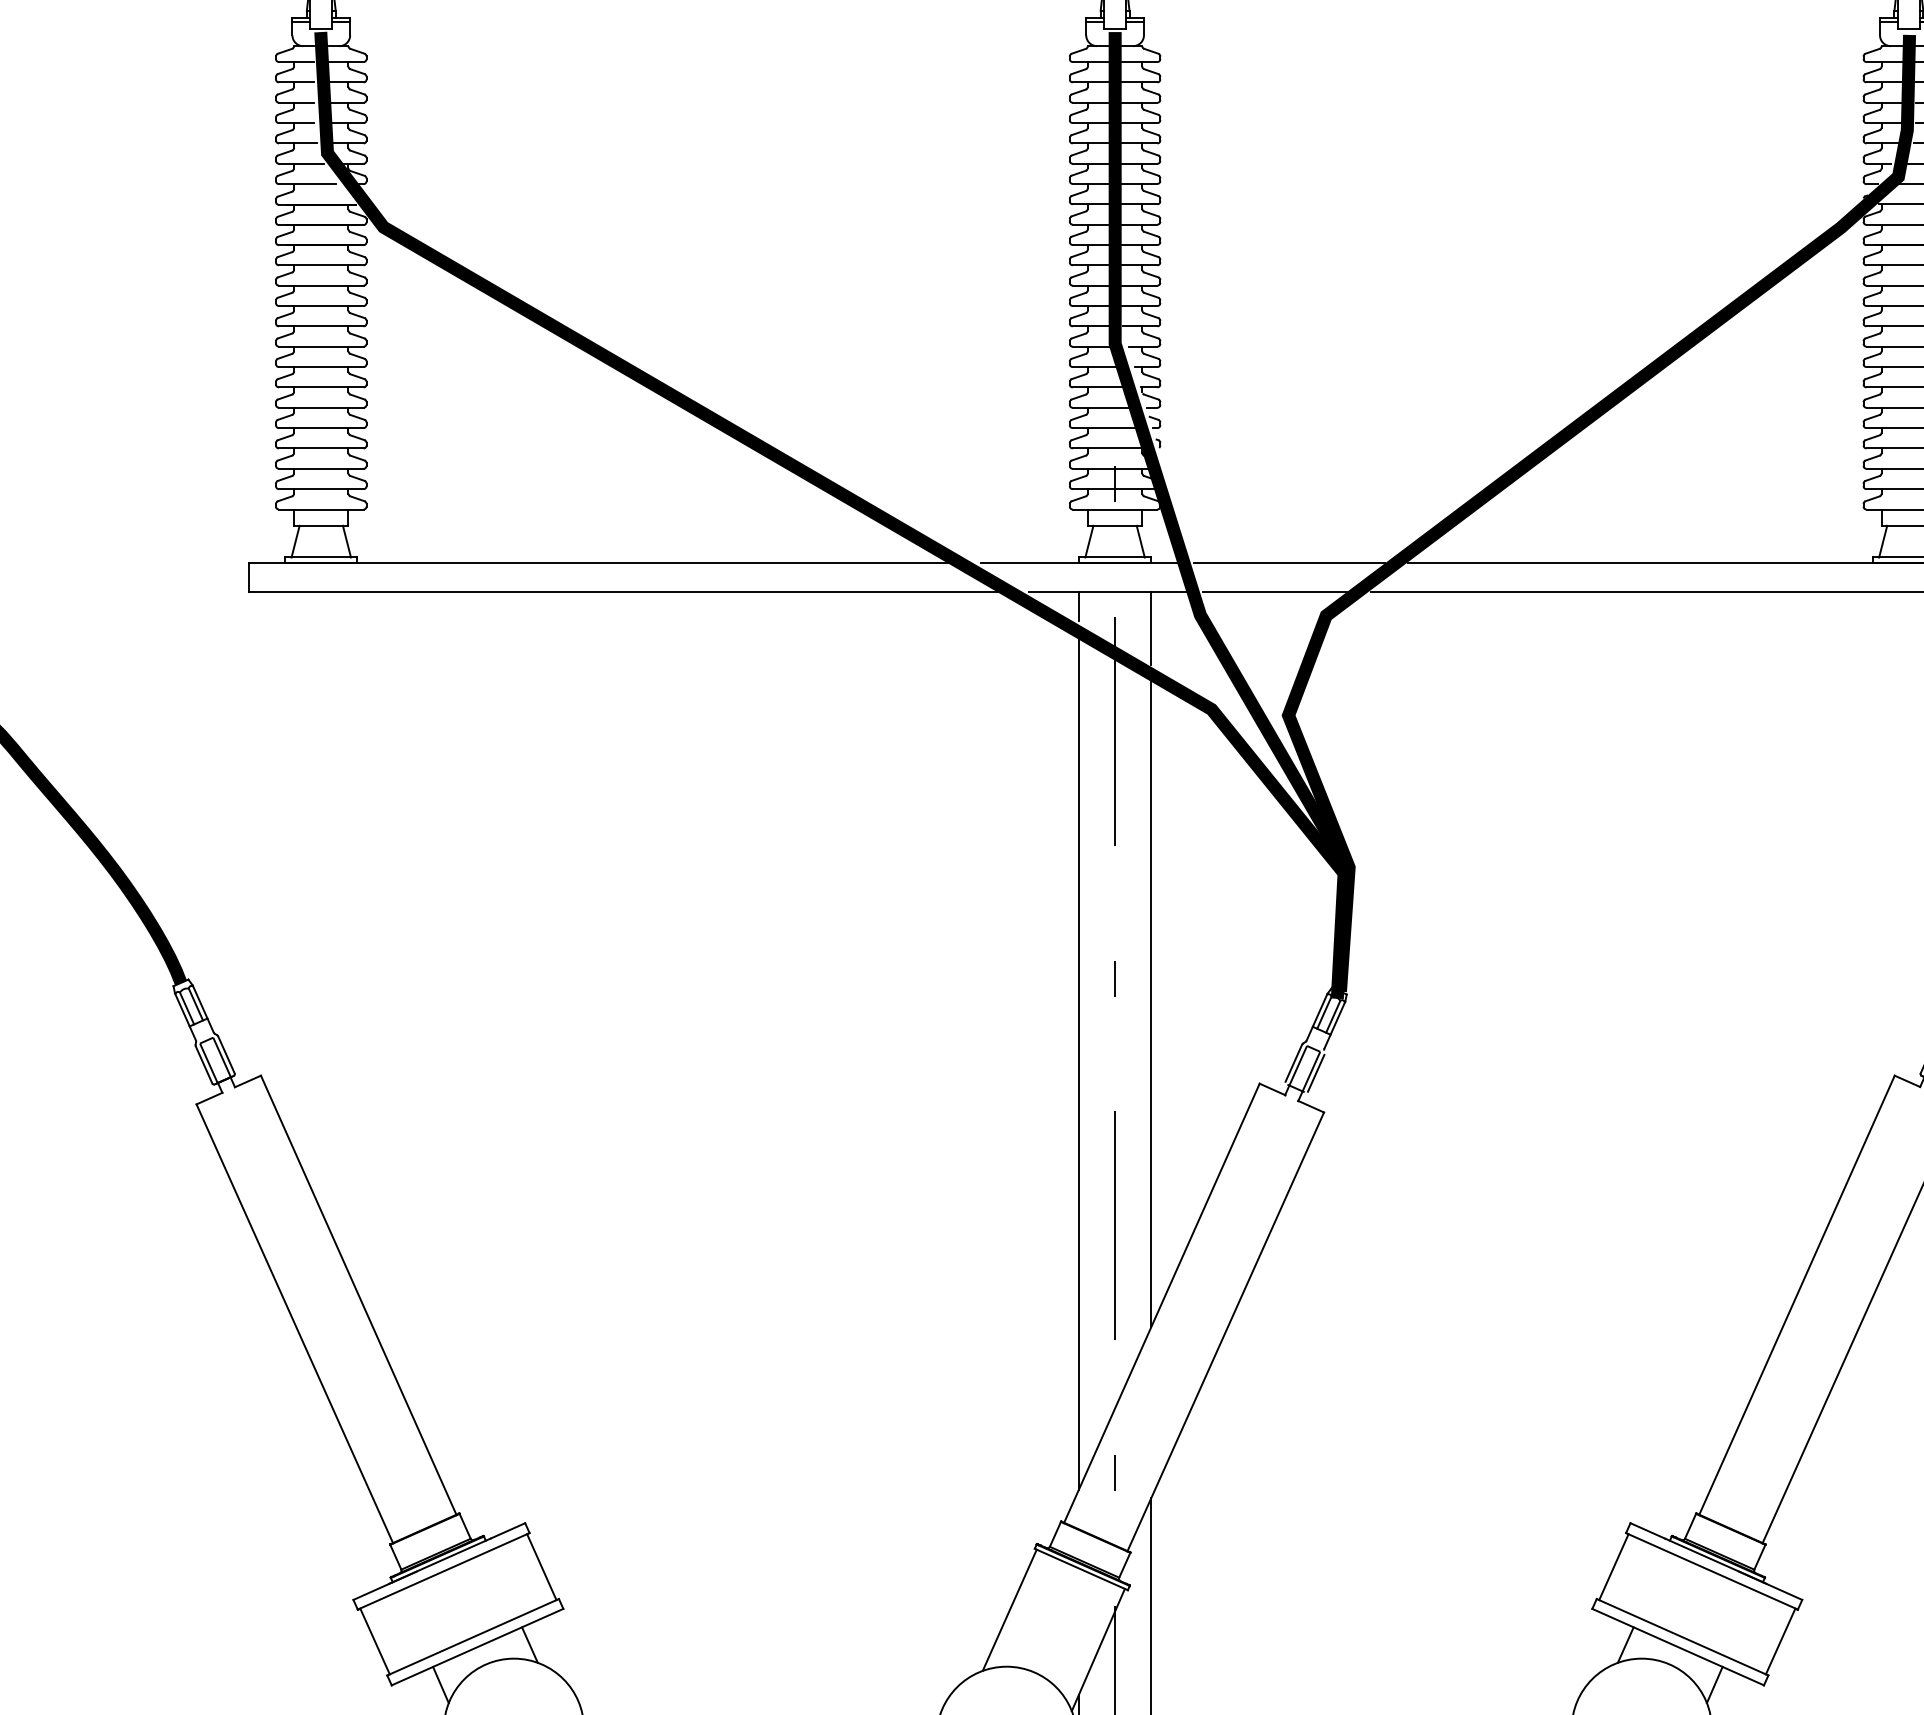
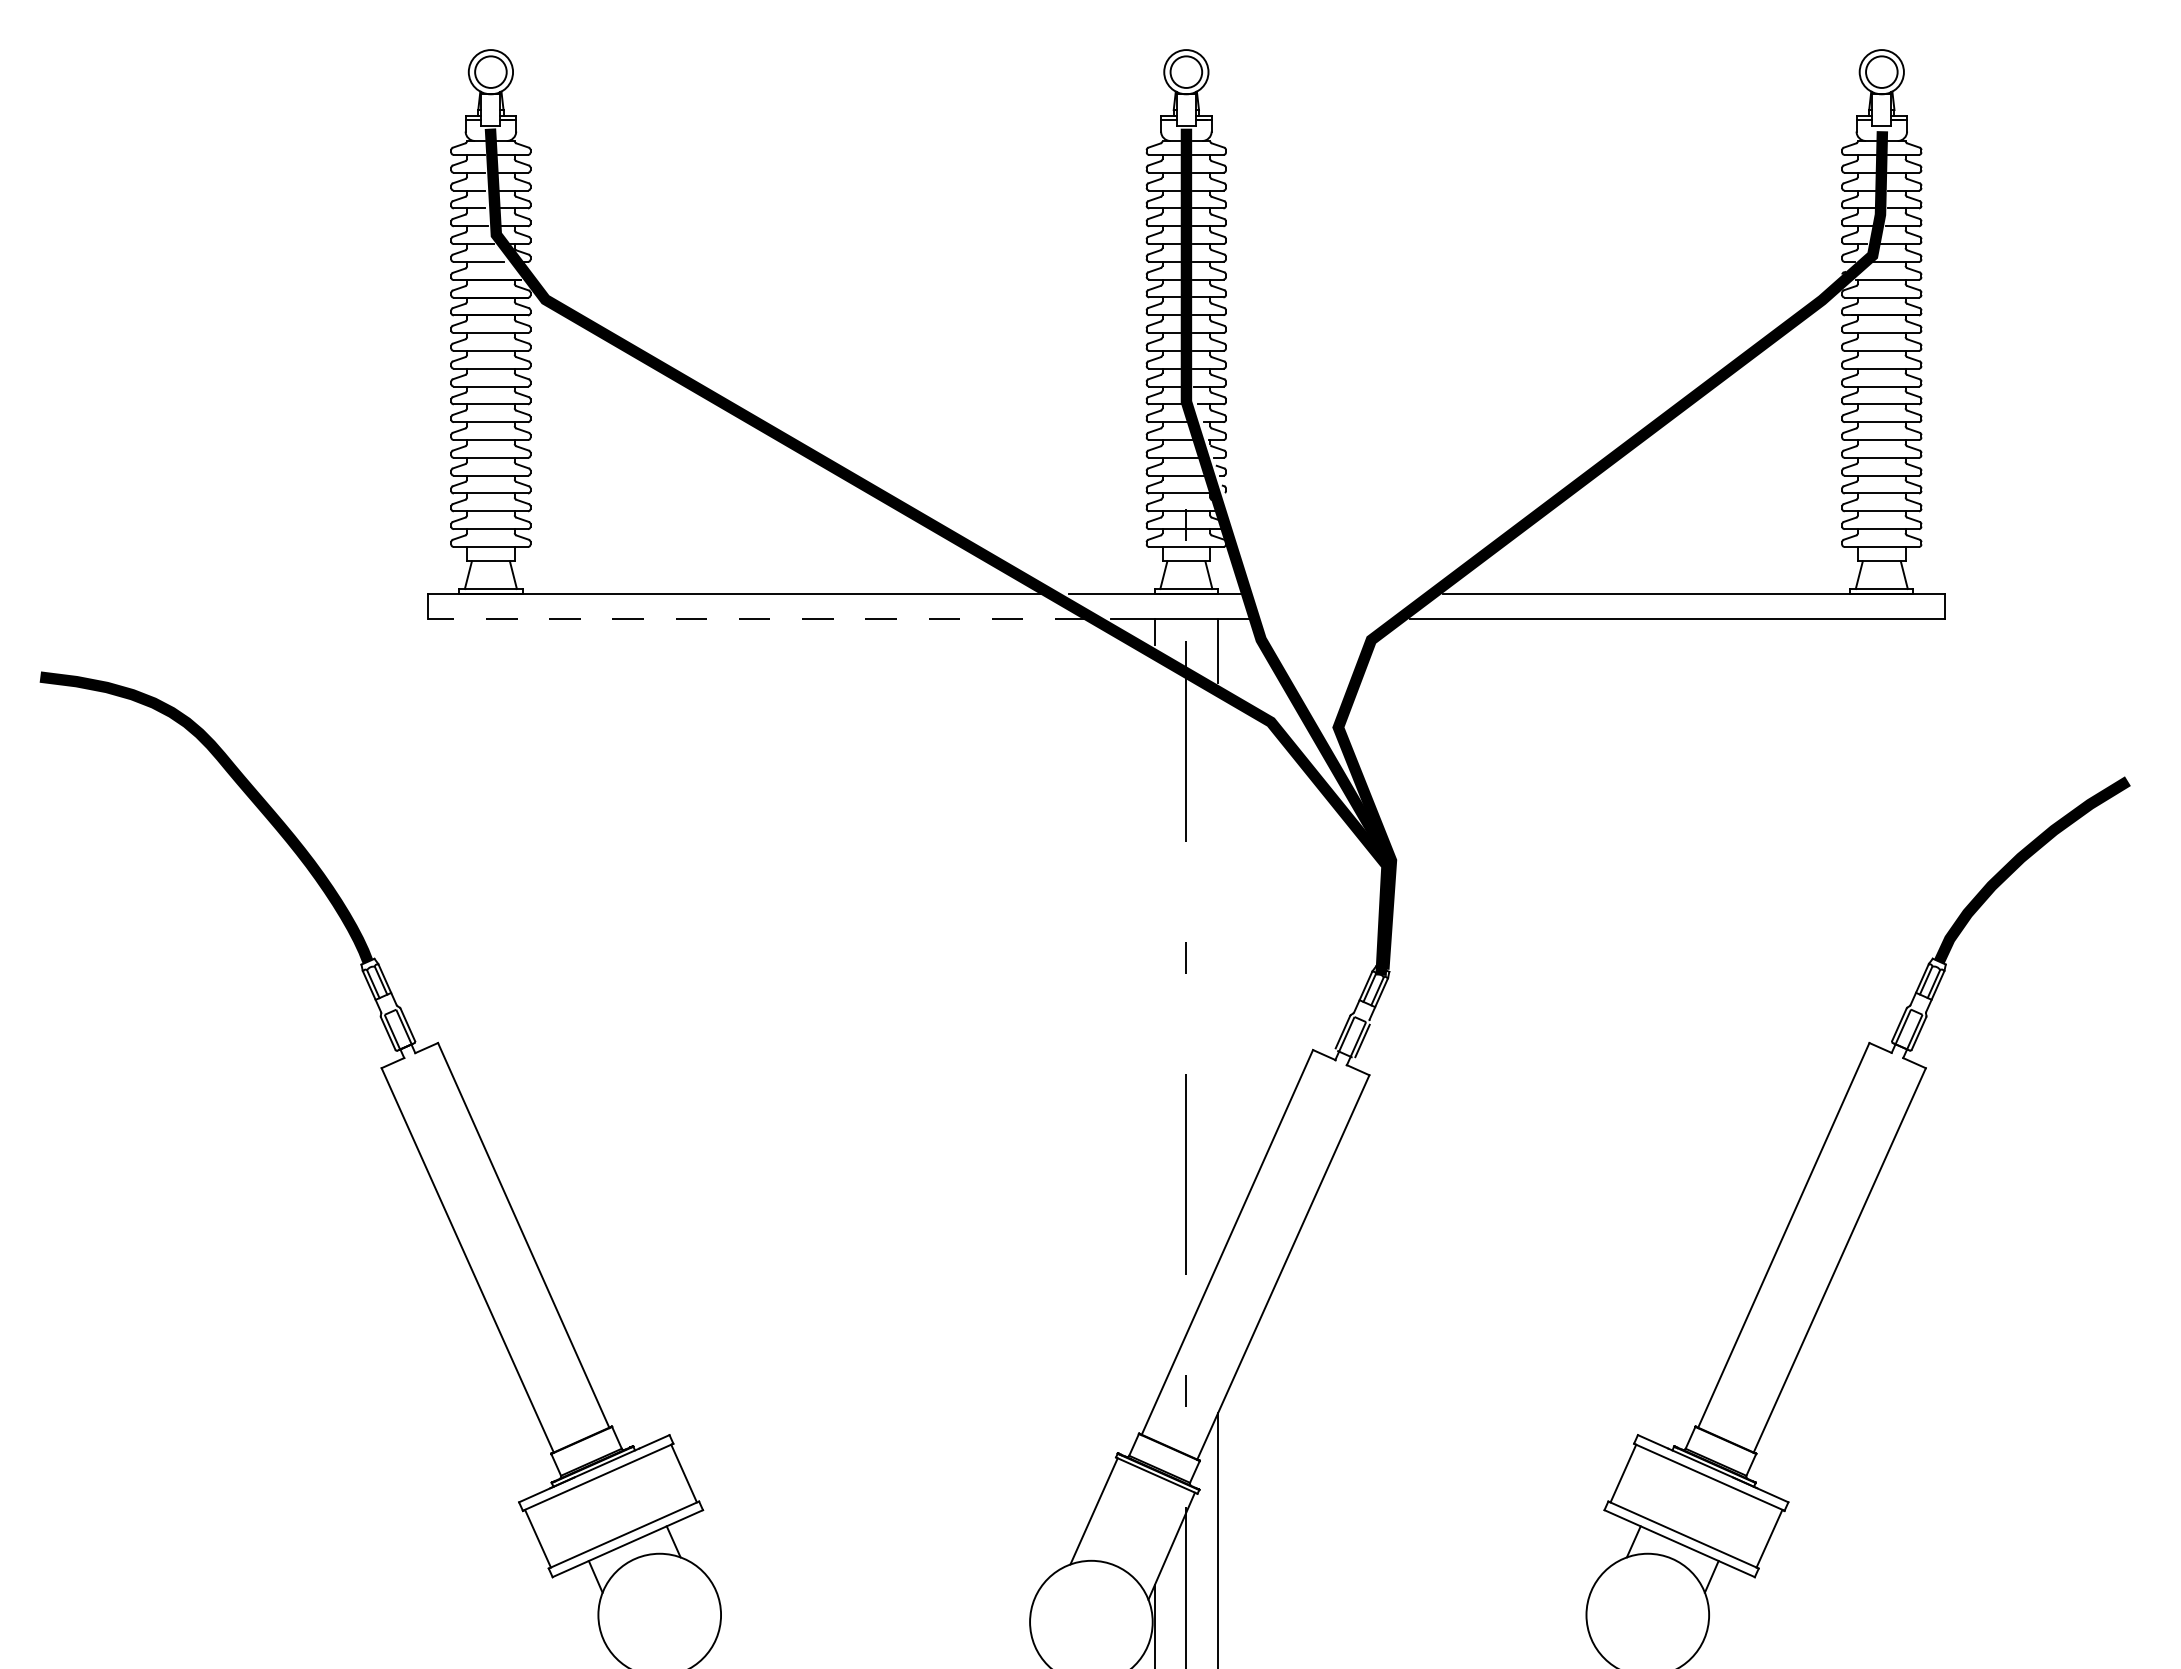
line: (1288, 562) -> (1338, 593), removed
line: (624, 592) -> (756, 619), solid -> dashed
line: (1275, 592) -> (1326, 619), removed
line: (1150, 1004) -> (1217, 980), removed
line: (1078, 1063) -> (1154, 1032), removed

